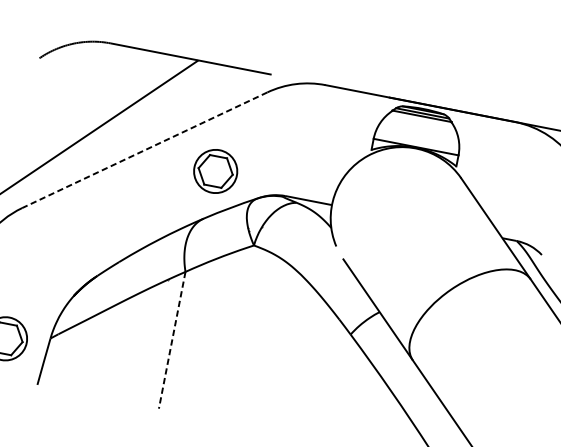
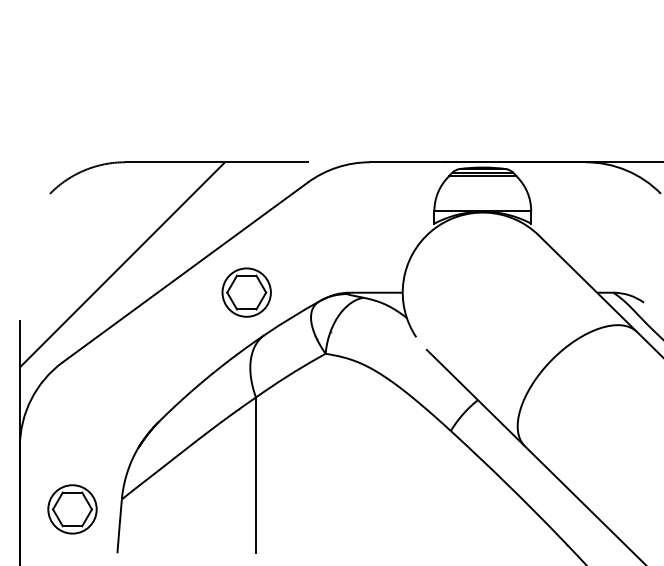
line: (144, 150) -> (185, 272), dashed -> solid
part: (215, 171) -> (246, 292), moved
line: (172, 340) -> (256, 475), dashed -> solid

